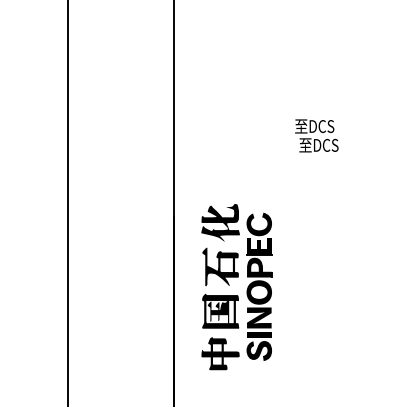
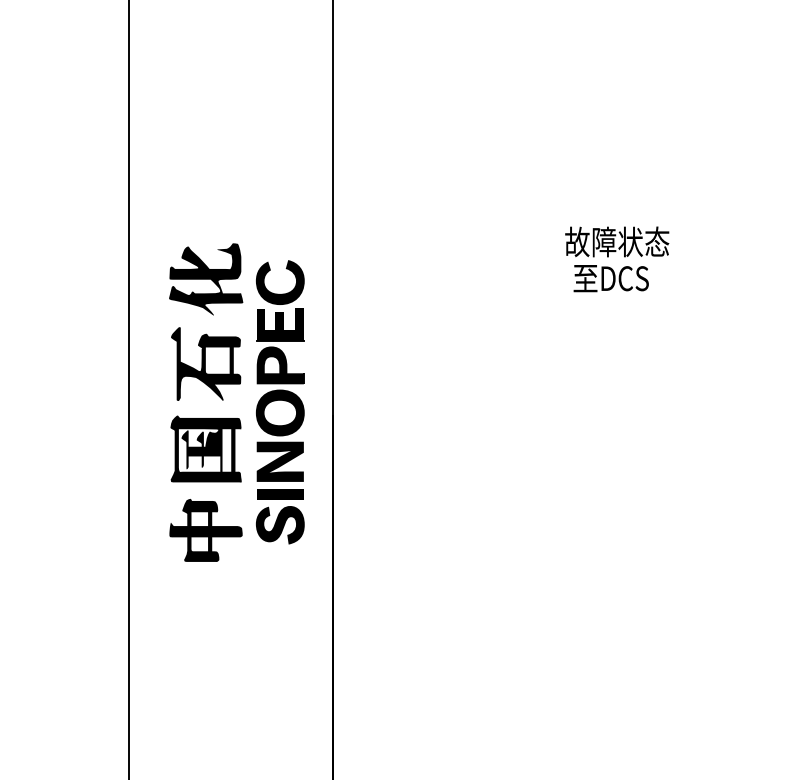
text: (322, 126) -> (618, 242), 至DCS -> 故障状态
part: (229, 285) -> (223, 399), moved

